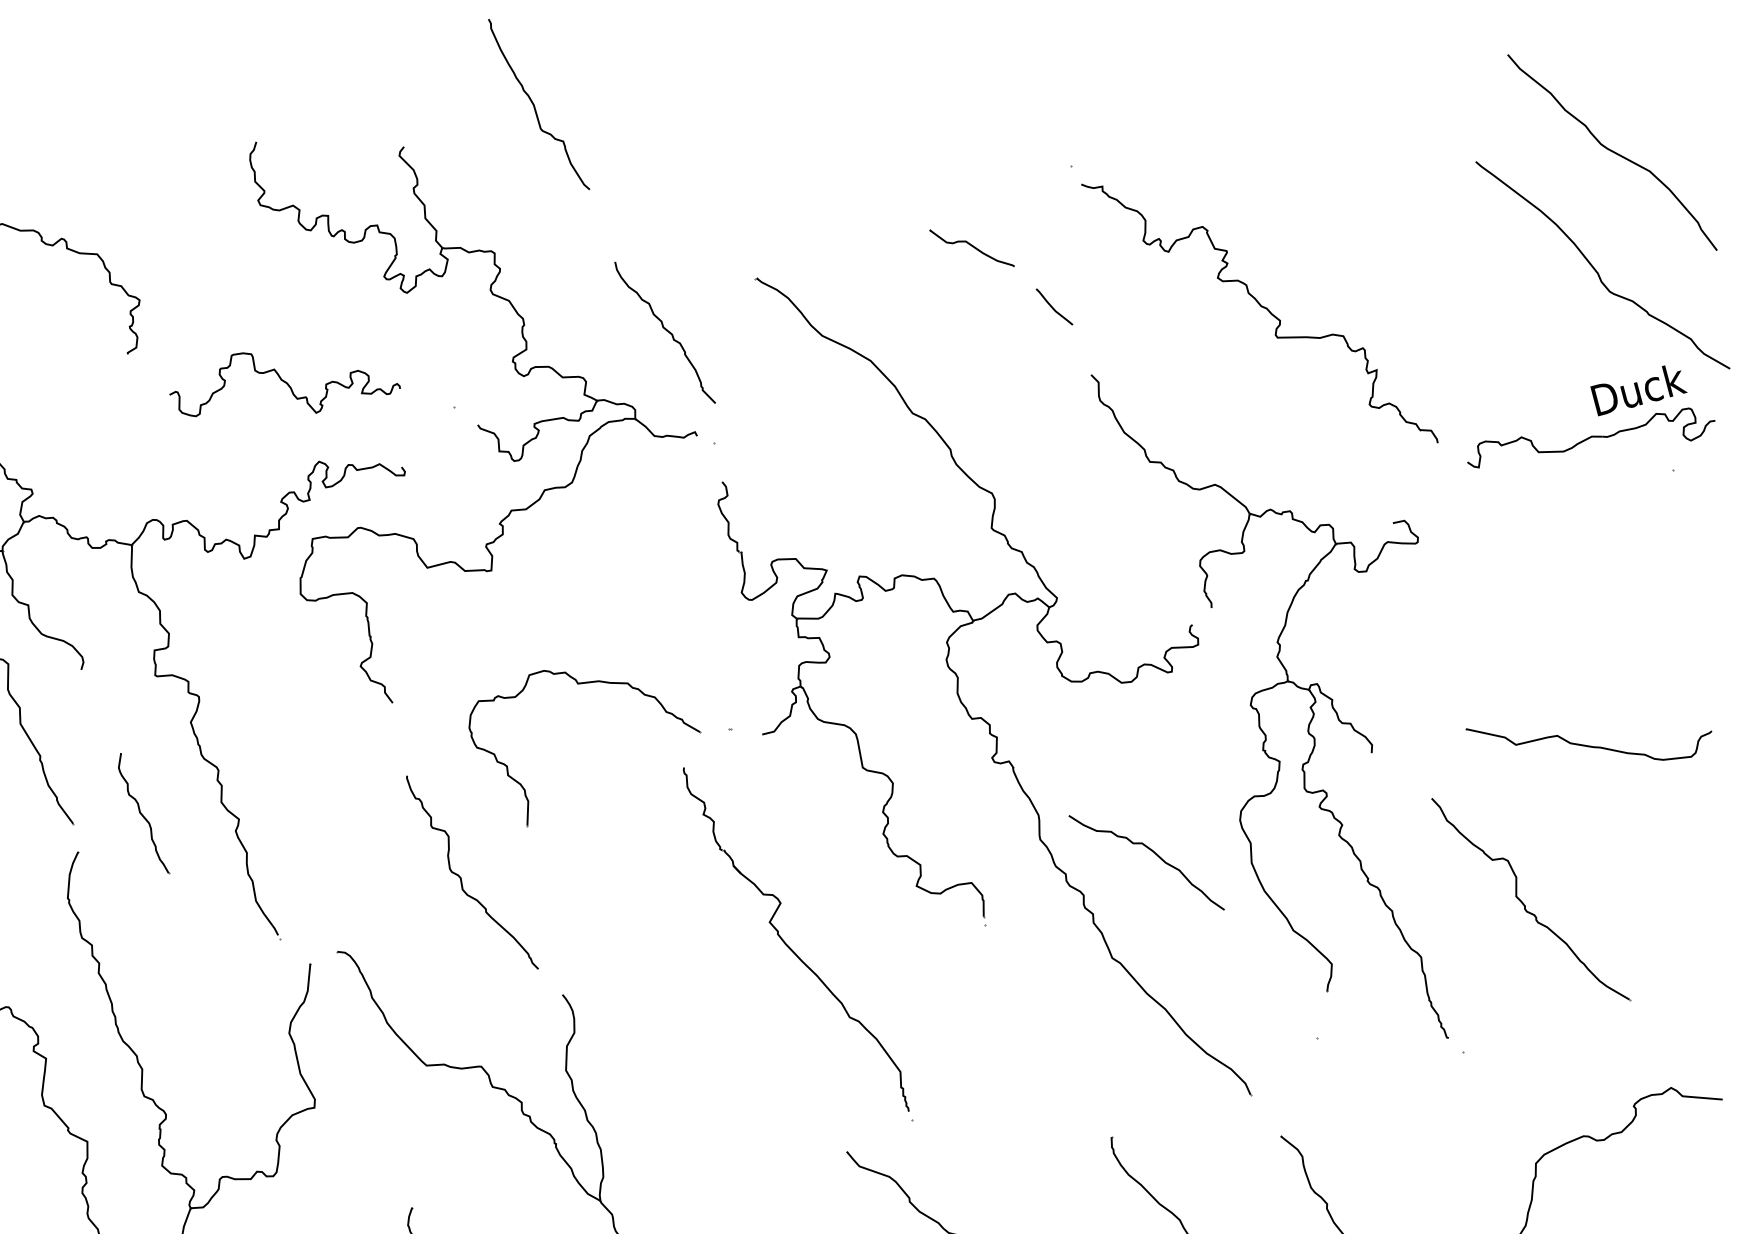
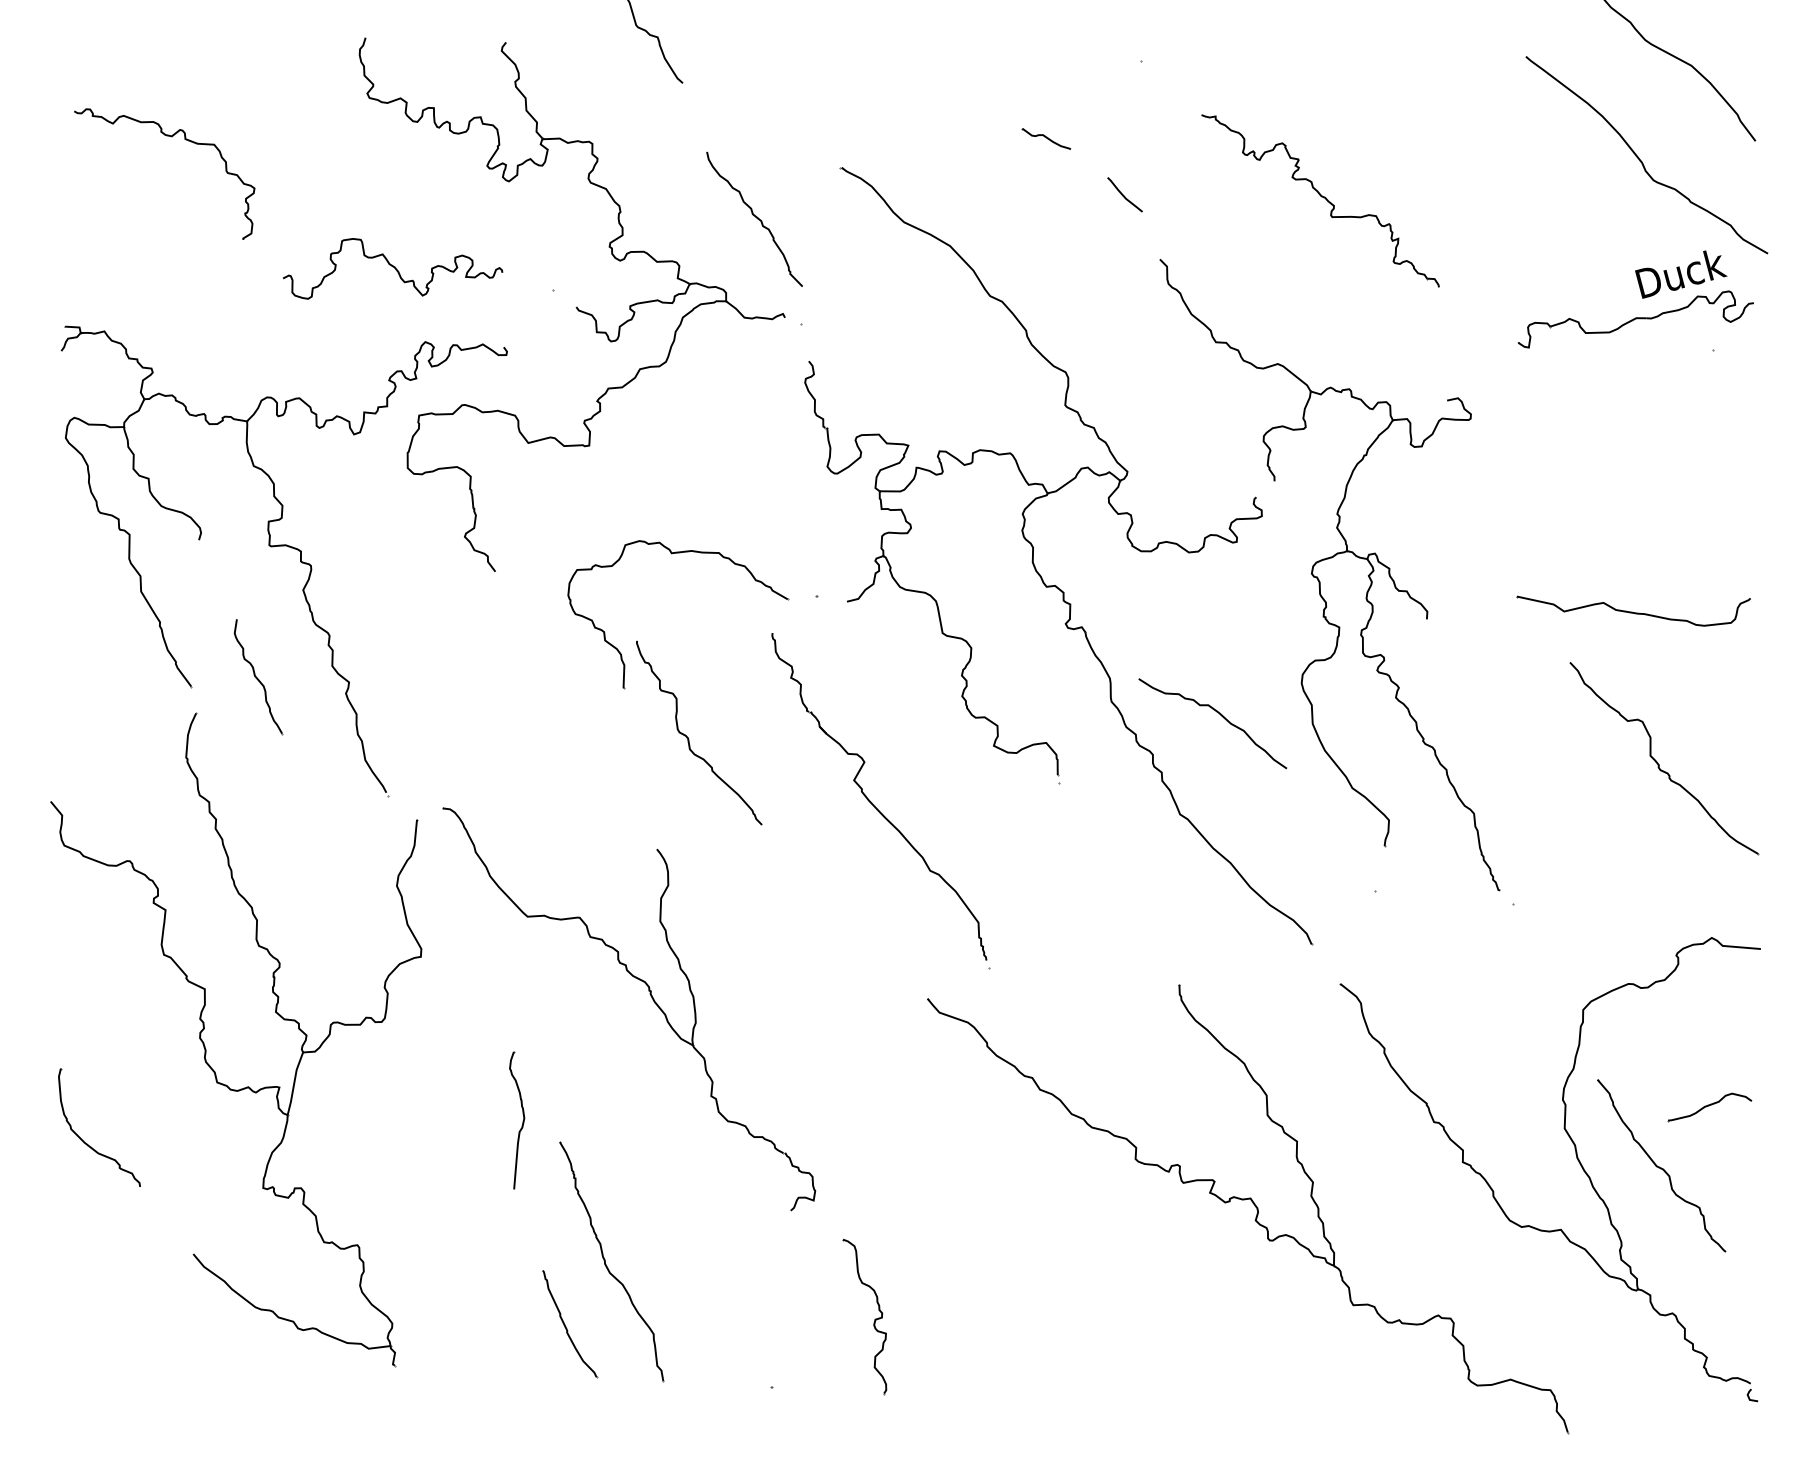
part: (971, 247) -> (1046, 138), size x0.6
part: (1259, 312) -> (1320, 200), size x0.7
curve: (461, 877) -> (688, 737), moved
part: (1523, 902) -> (1657, 761), moved

